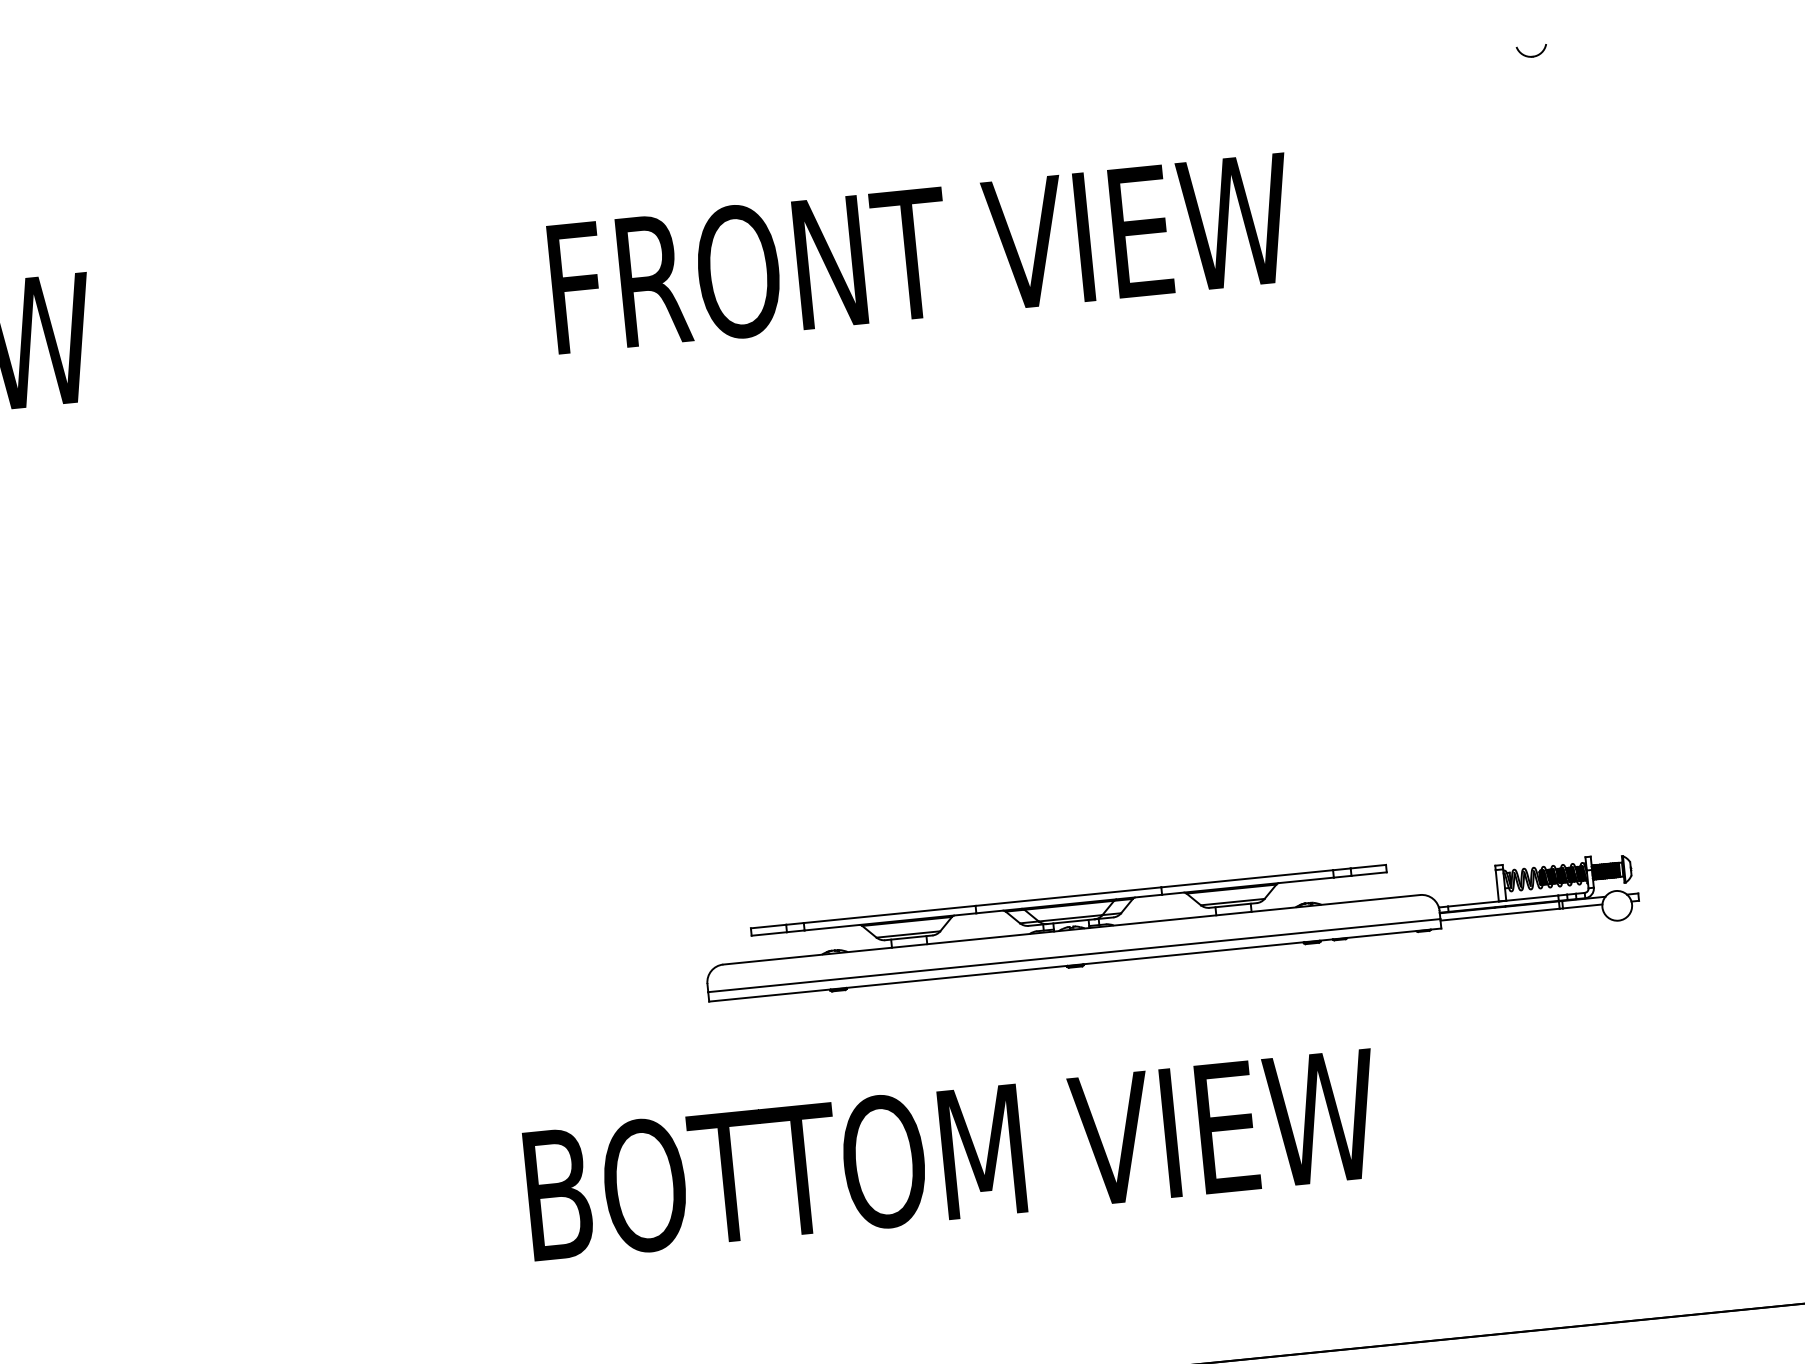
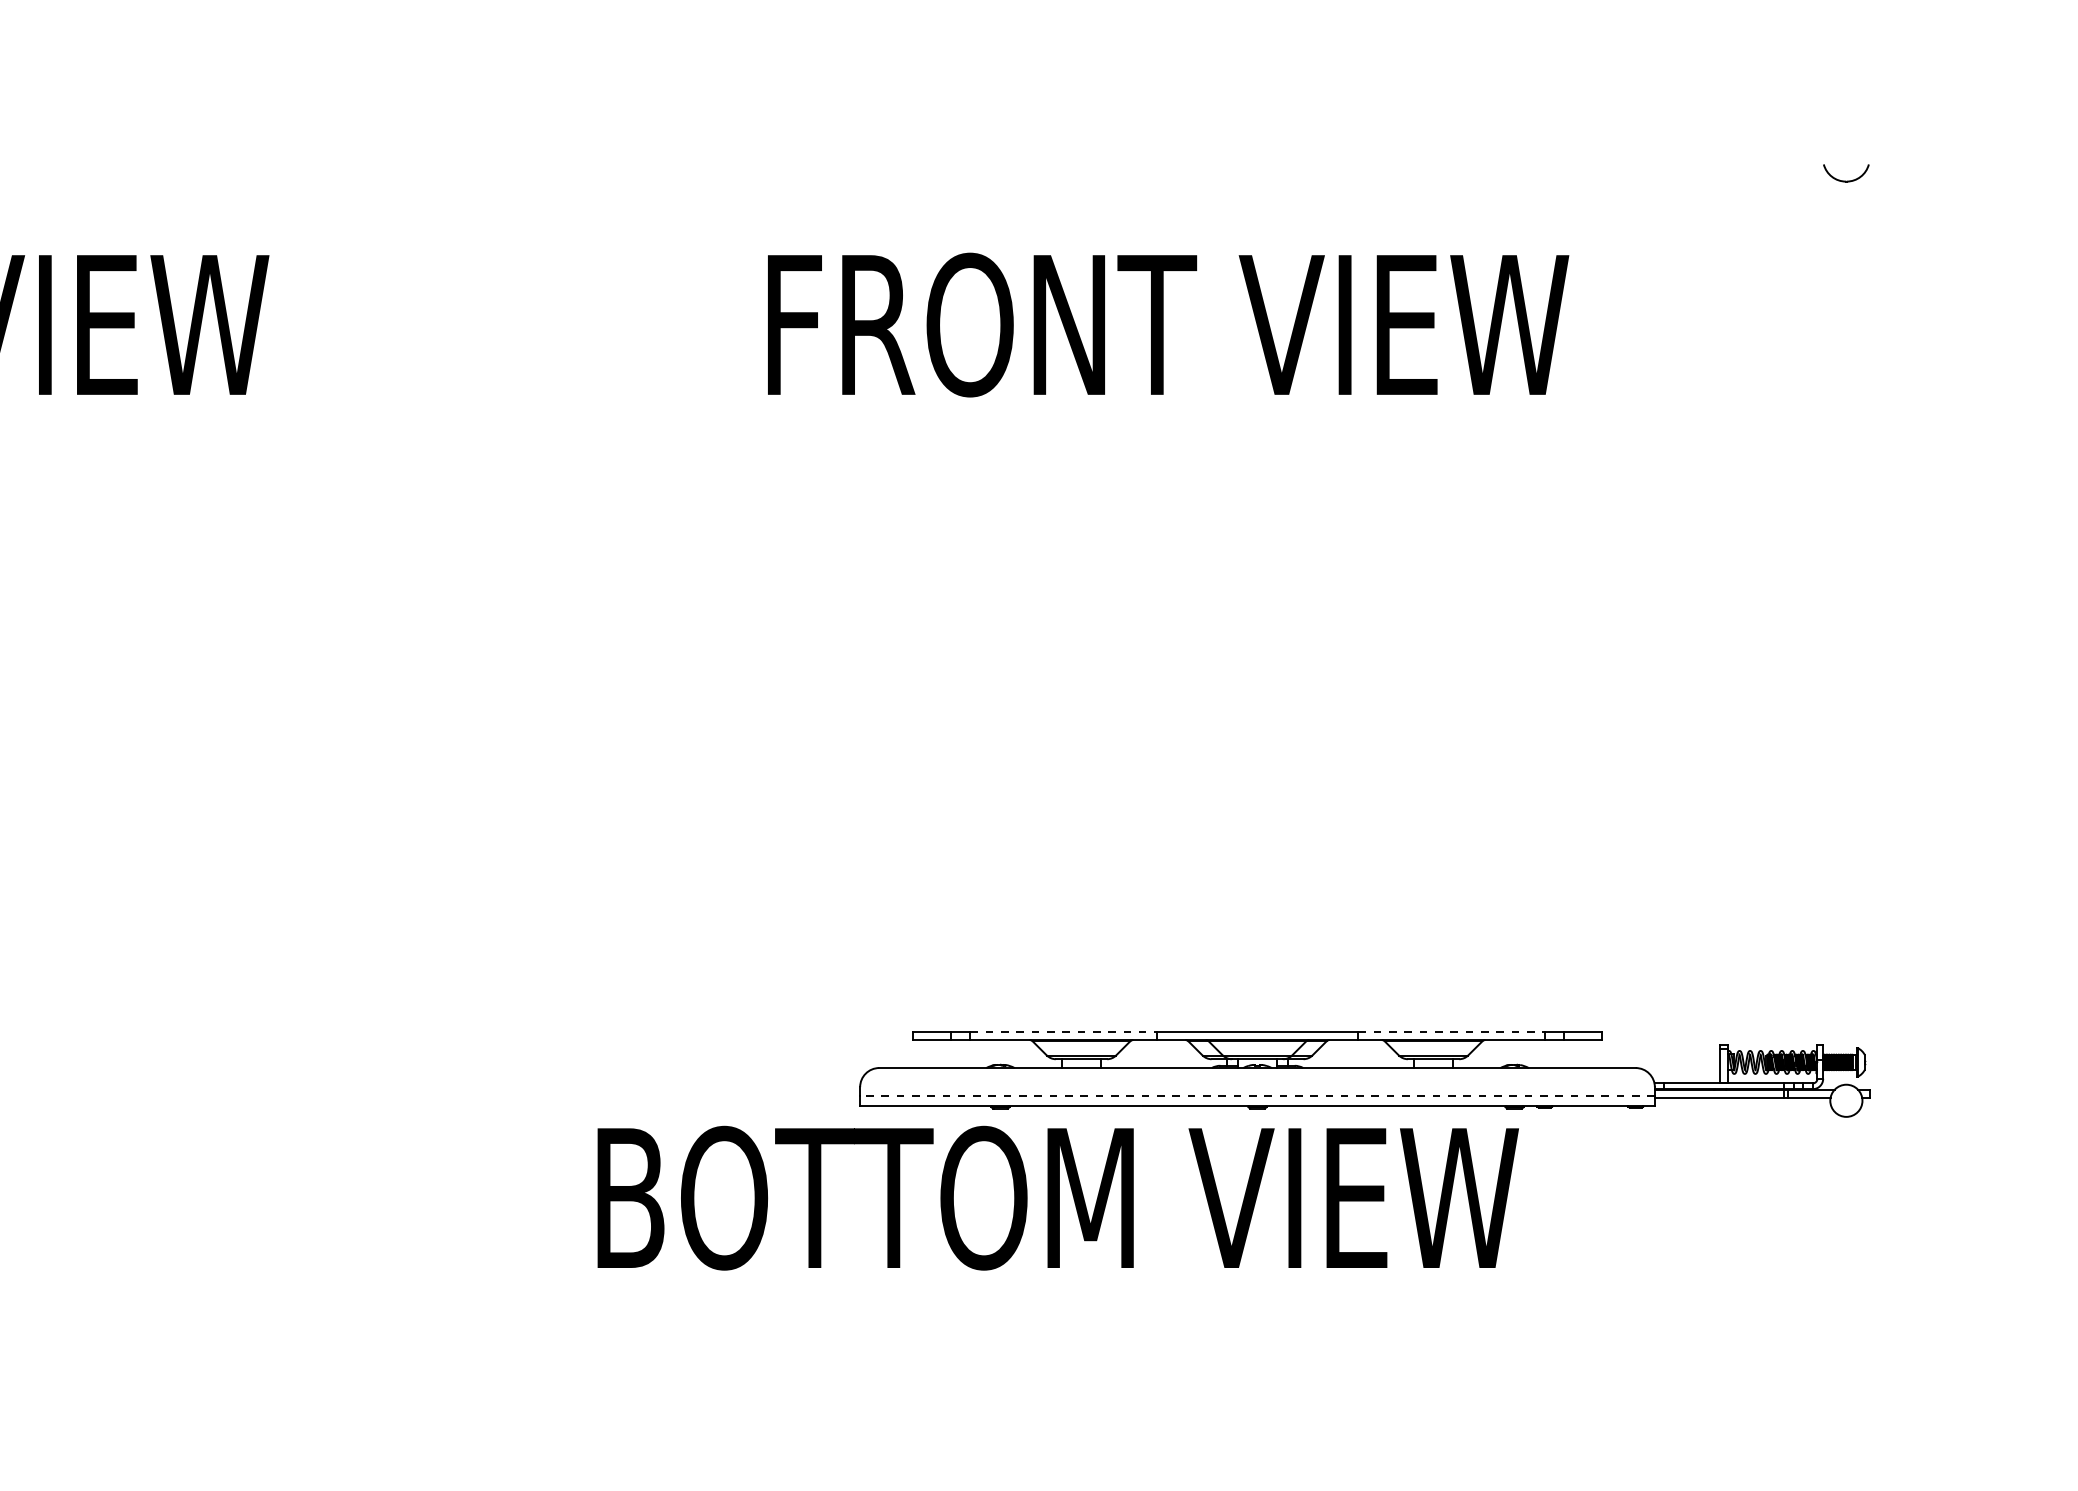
part: (1531, 50) -> (1846, 172), size x1.4
line: (1248, 879) -> (1452, 1032), solid -> dashed
line: (890, 914) -> (1064, 1032), solid -> dashed
line: (1074, 956) -> (1257, 1096), solid -> dashed
text: (951, 1154) -> (1057, 1197), moved

